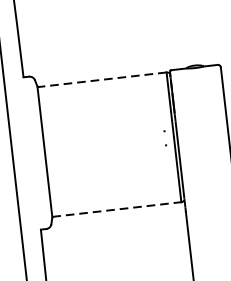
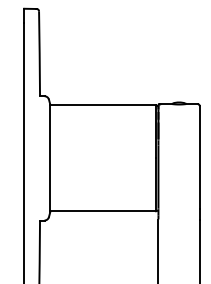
line: (102, 79) -> (103, 105), dashed -> solid
line: (117, 209) -> (103, 211), dashed -> solid

